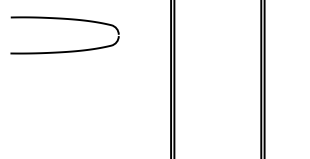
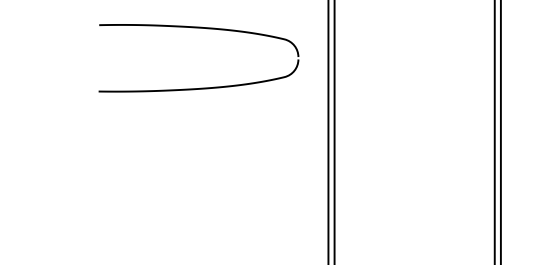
part: (68, 50) -> (205, 86), moved

